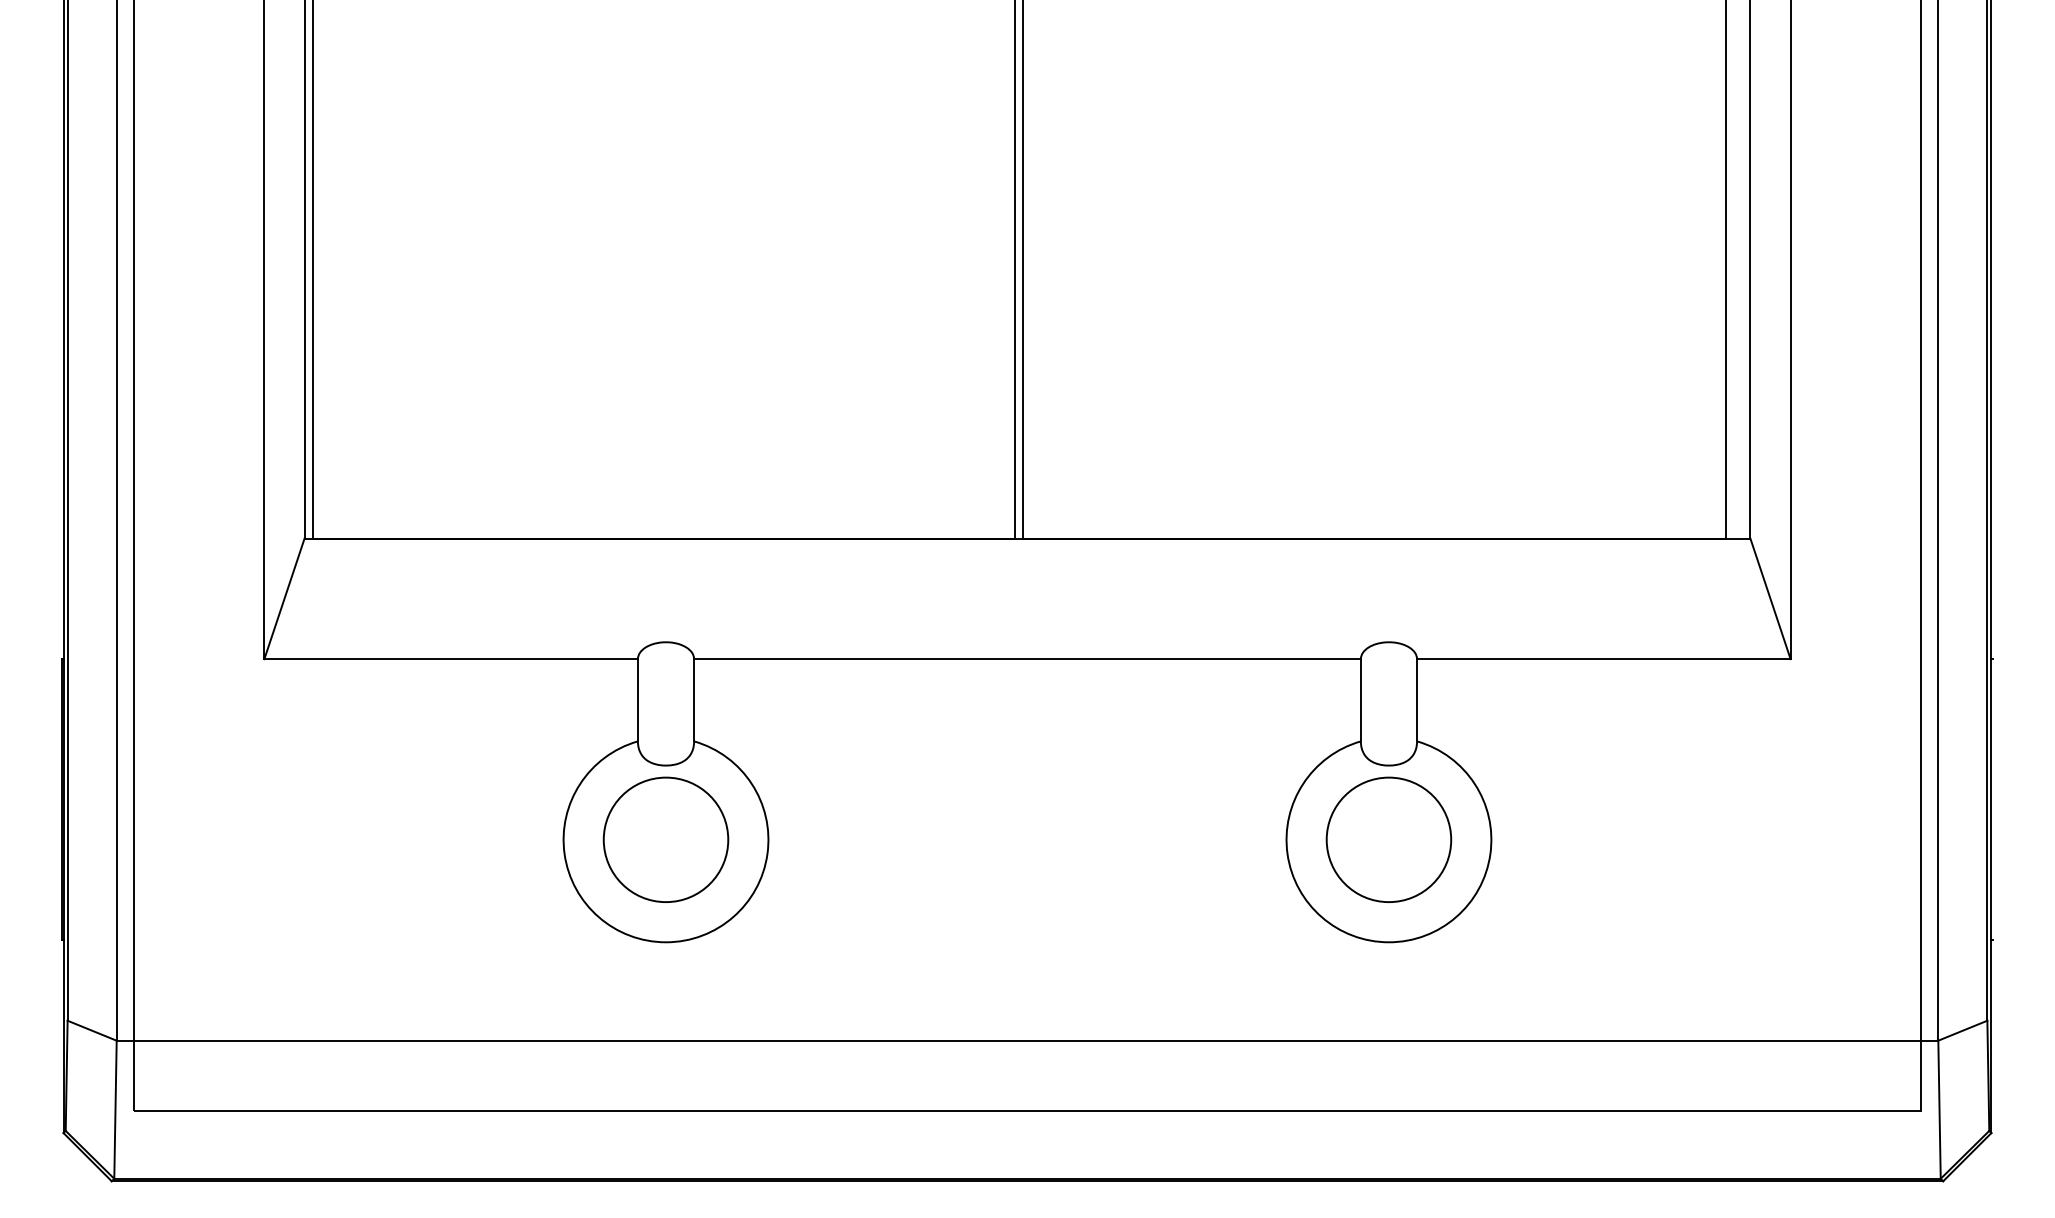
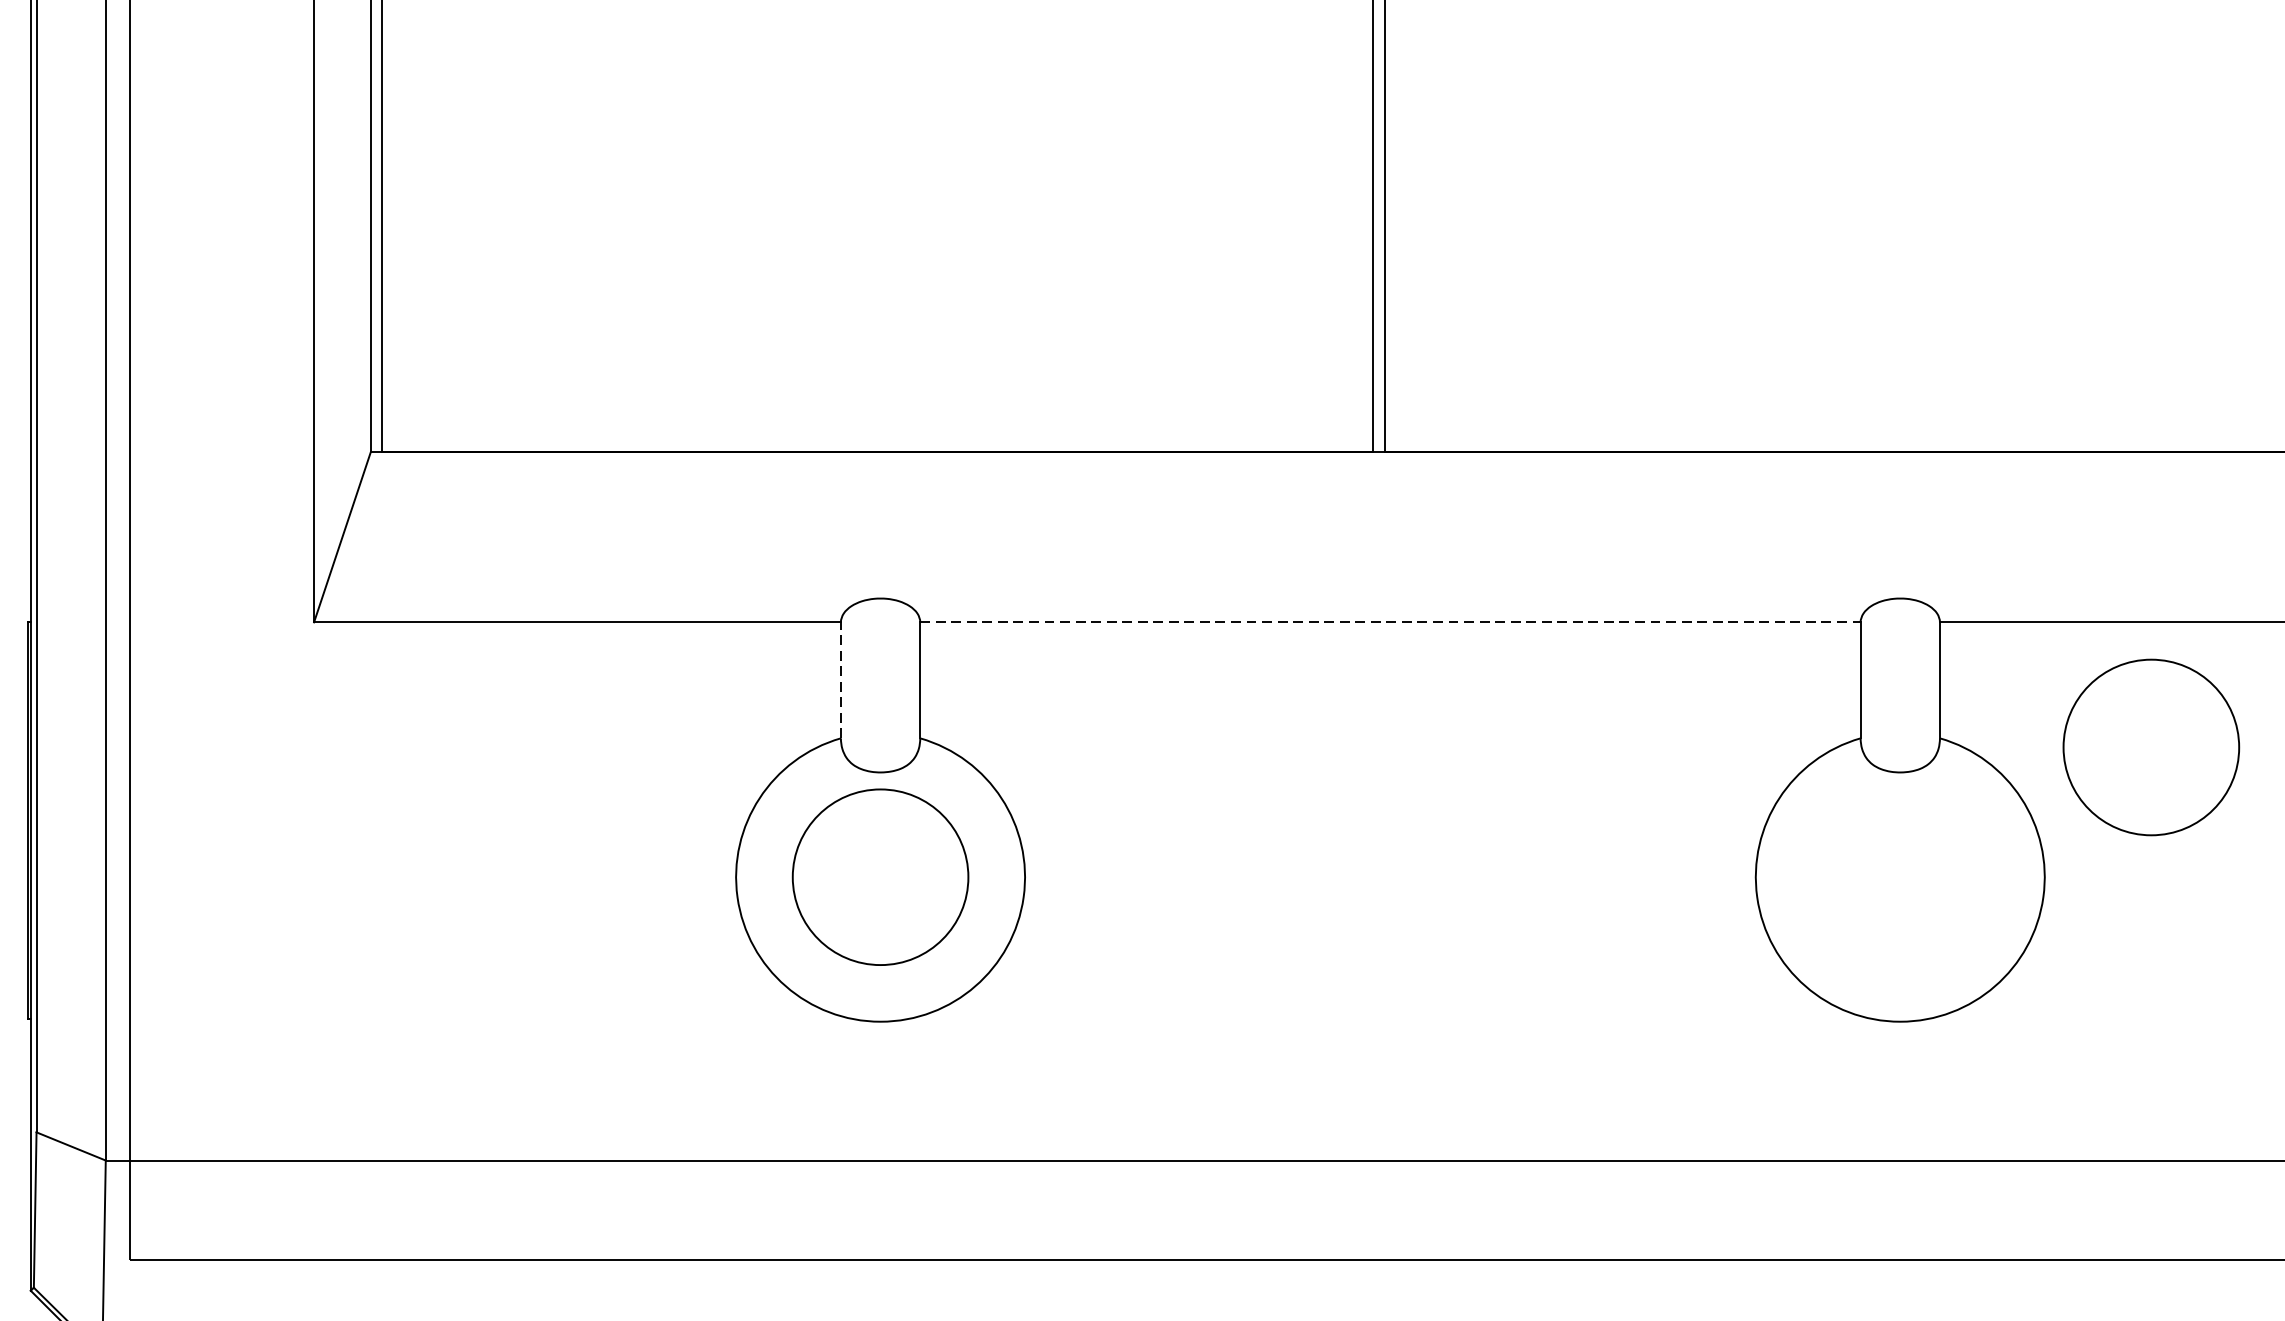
line: (1027, 659) -> (1390, 622), solid -> dashed
line: (637, 699) -> (840, 679), solid -> dashed
circle: (1388, 839) -> (2150, 746), moved

